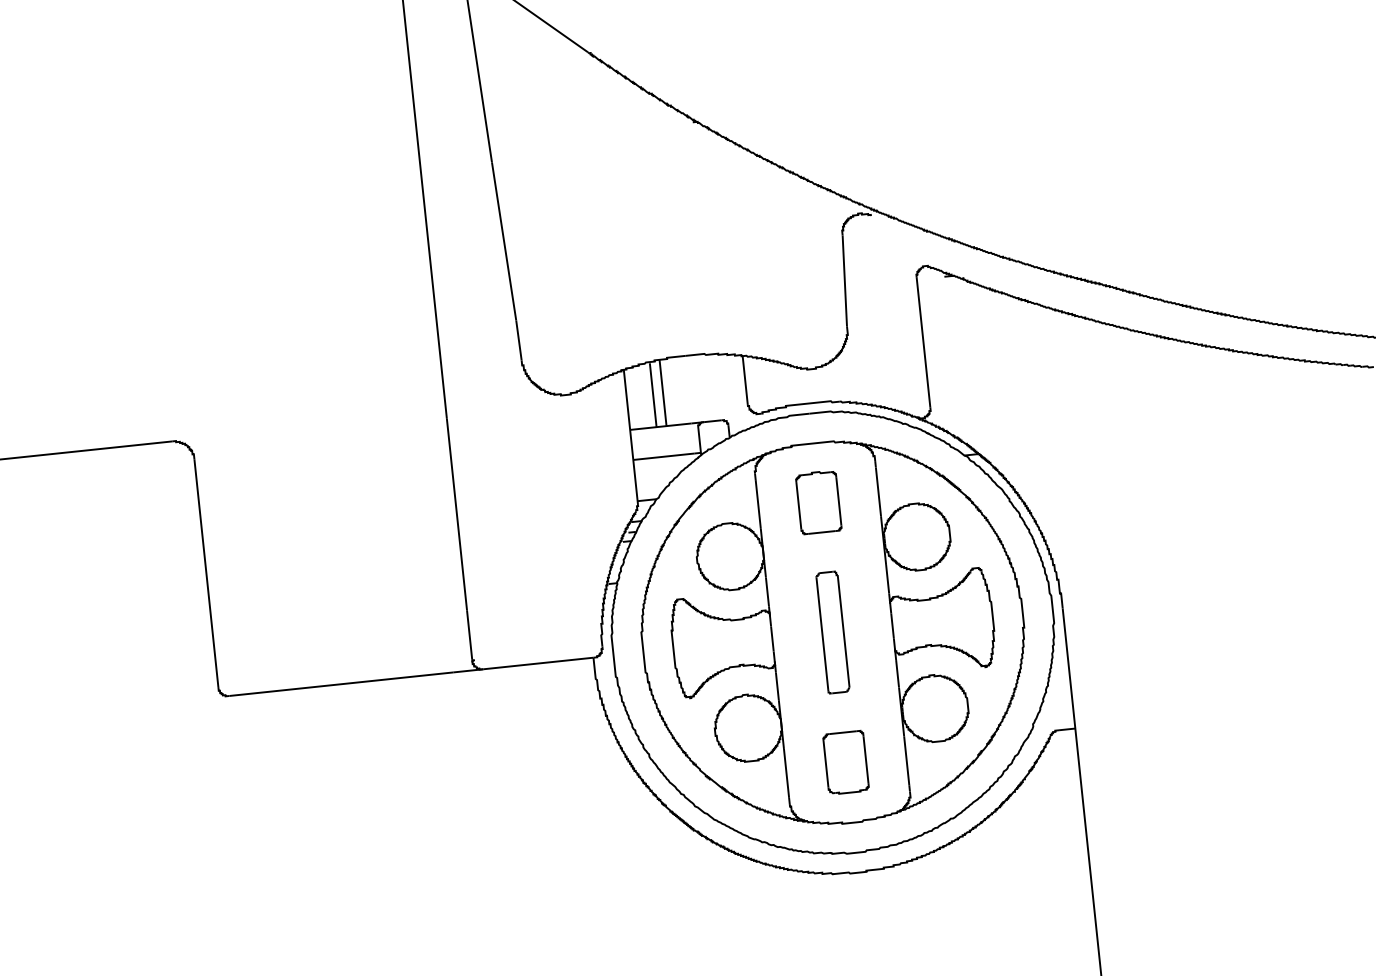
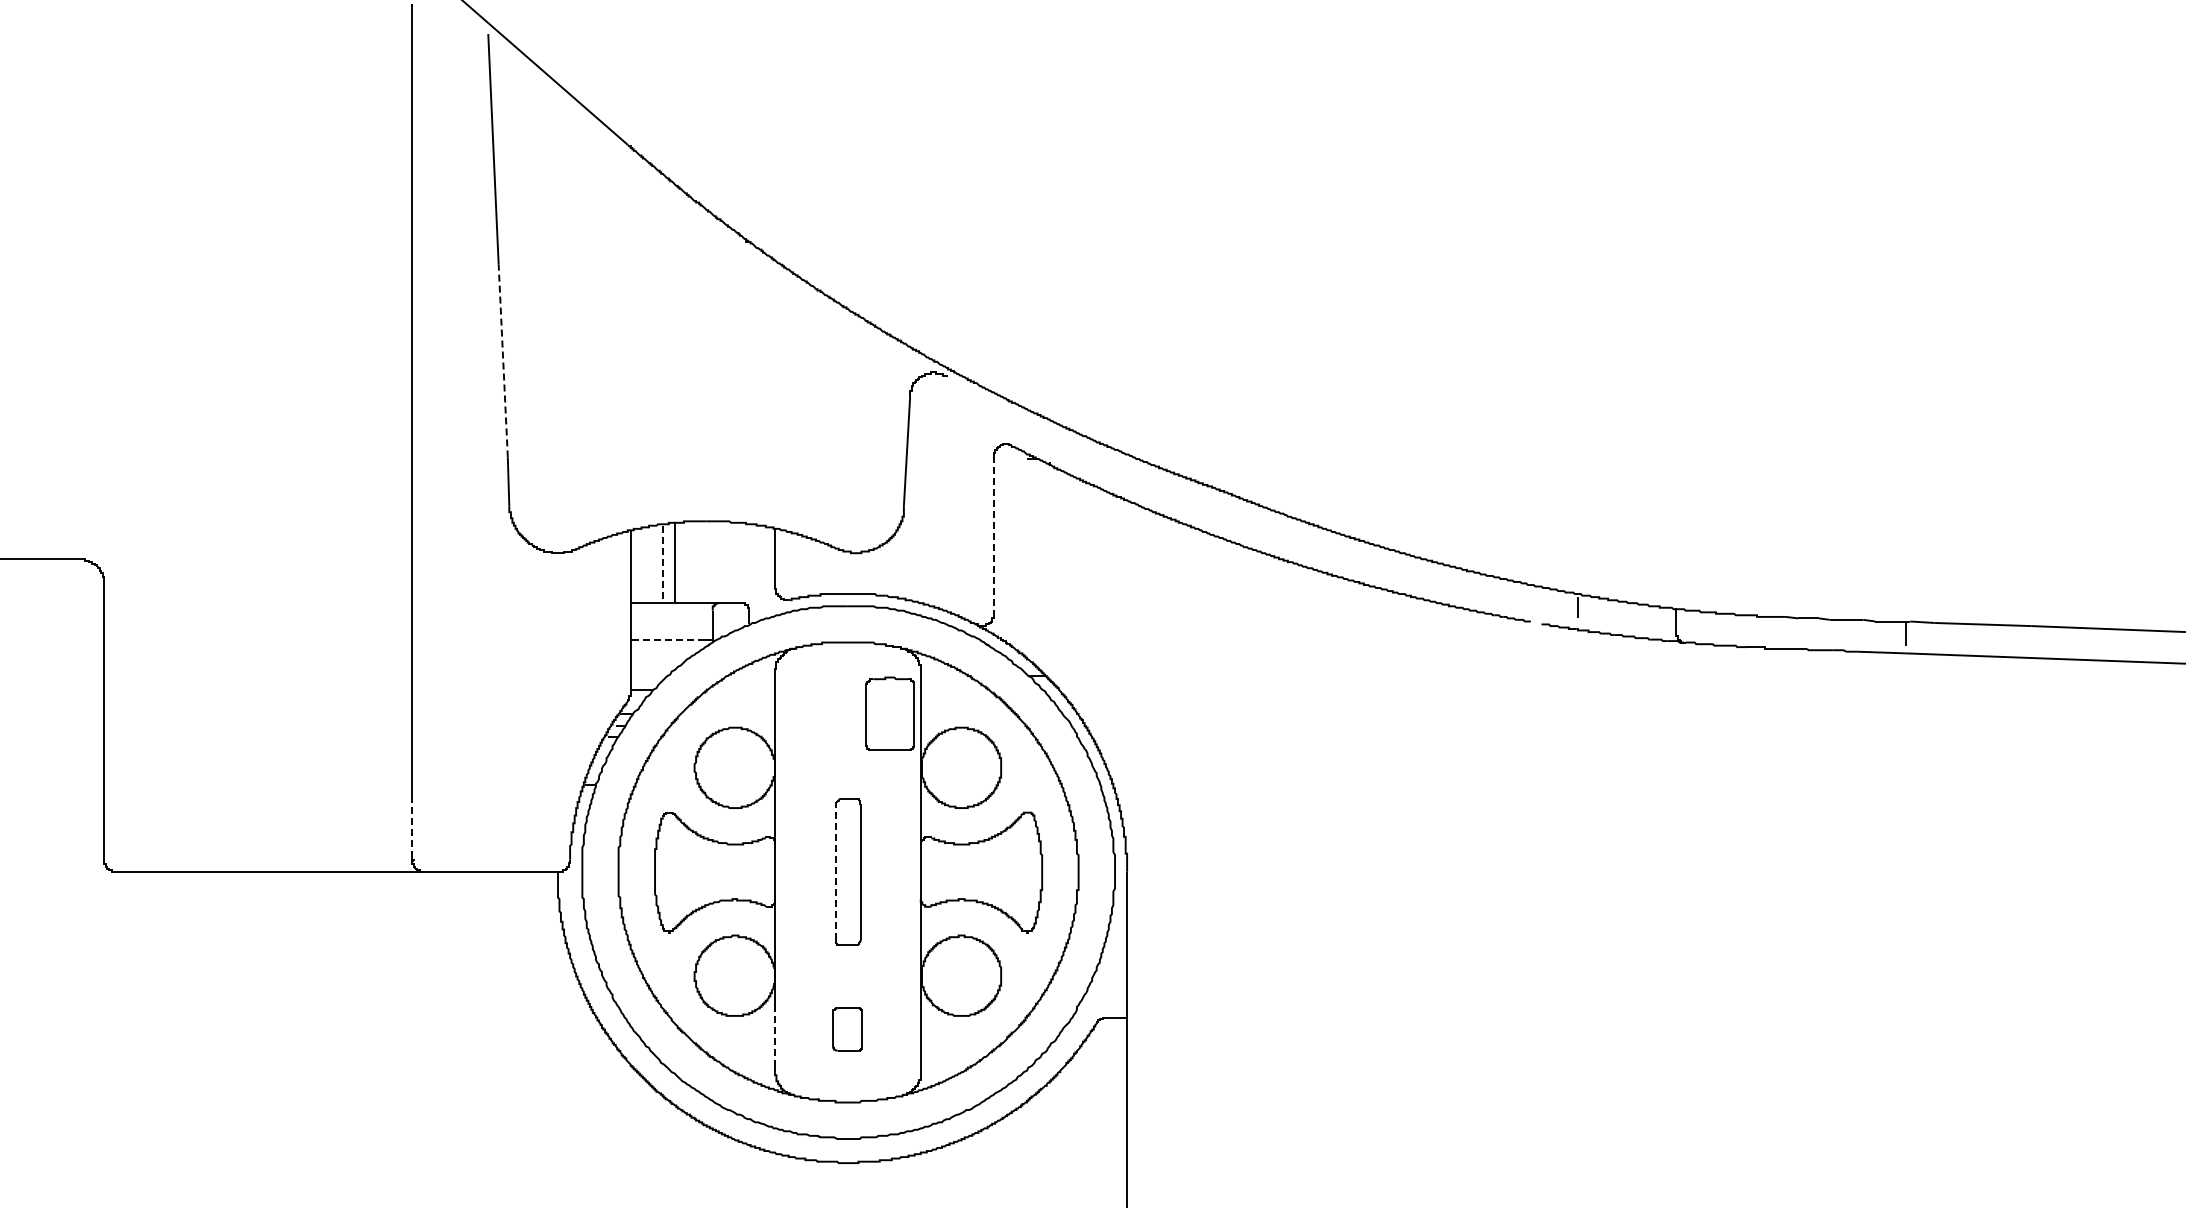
line: (504, 240) -> (503, 360), solid -> dashed
line: (923, 341) -> (993, 534), solid -> dashed
line: (653, 395) -> (662, 564), solid -> dashed
line: (663, 456) -> (667, 639), solid -> dashed
part: (818, 502) -> (889, 713), moved
line: (822, 633) -> (835, 871), solid -> dashed
line: (469, 634) -> (412, 828), solid -> dashed
part: (845, 762) -> (847, 1029), size x0.6
line: (786, 772) -> (775, 1034), solid -> dashed

